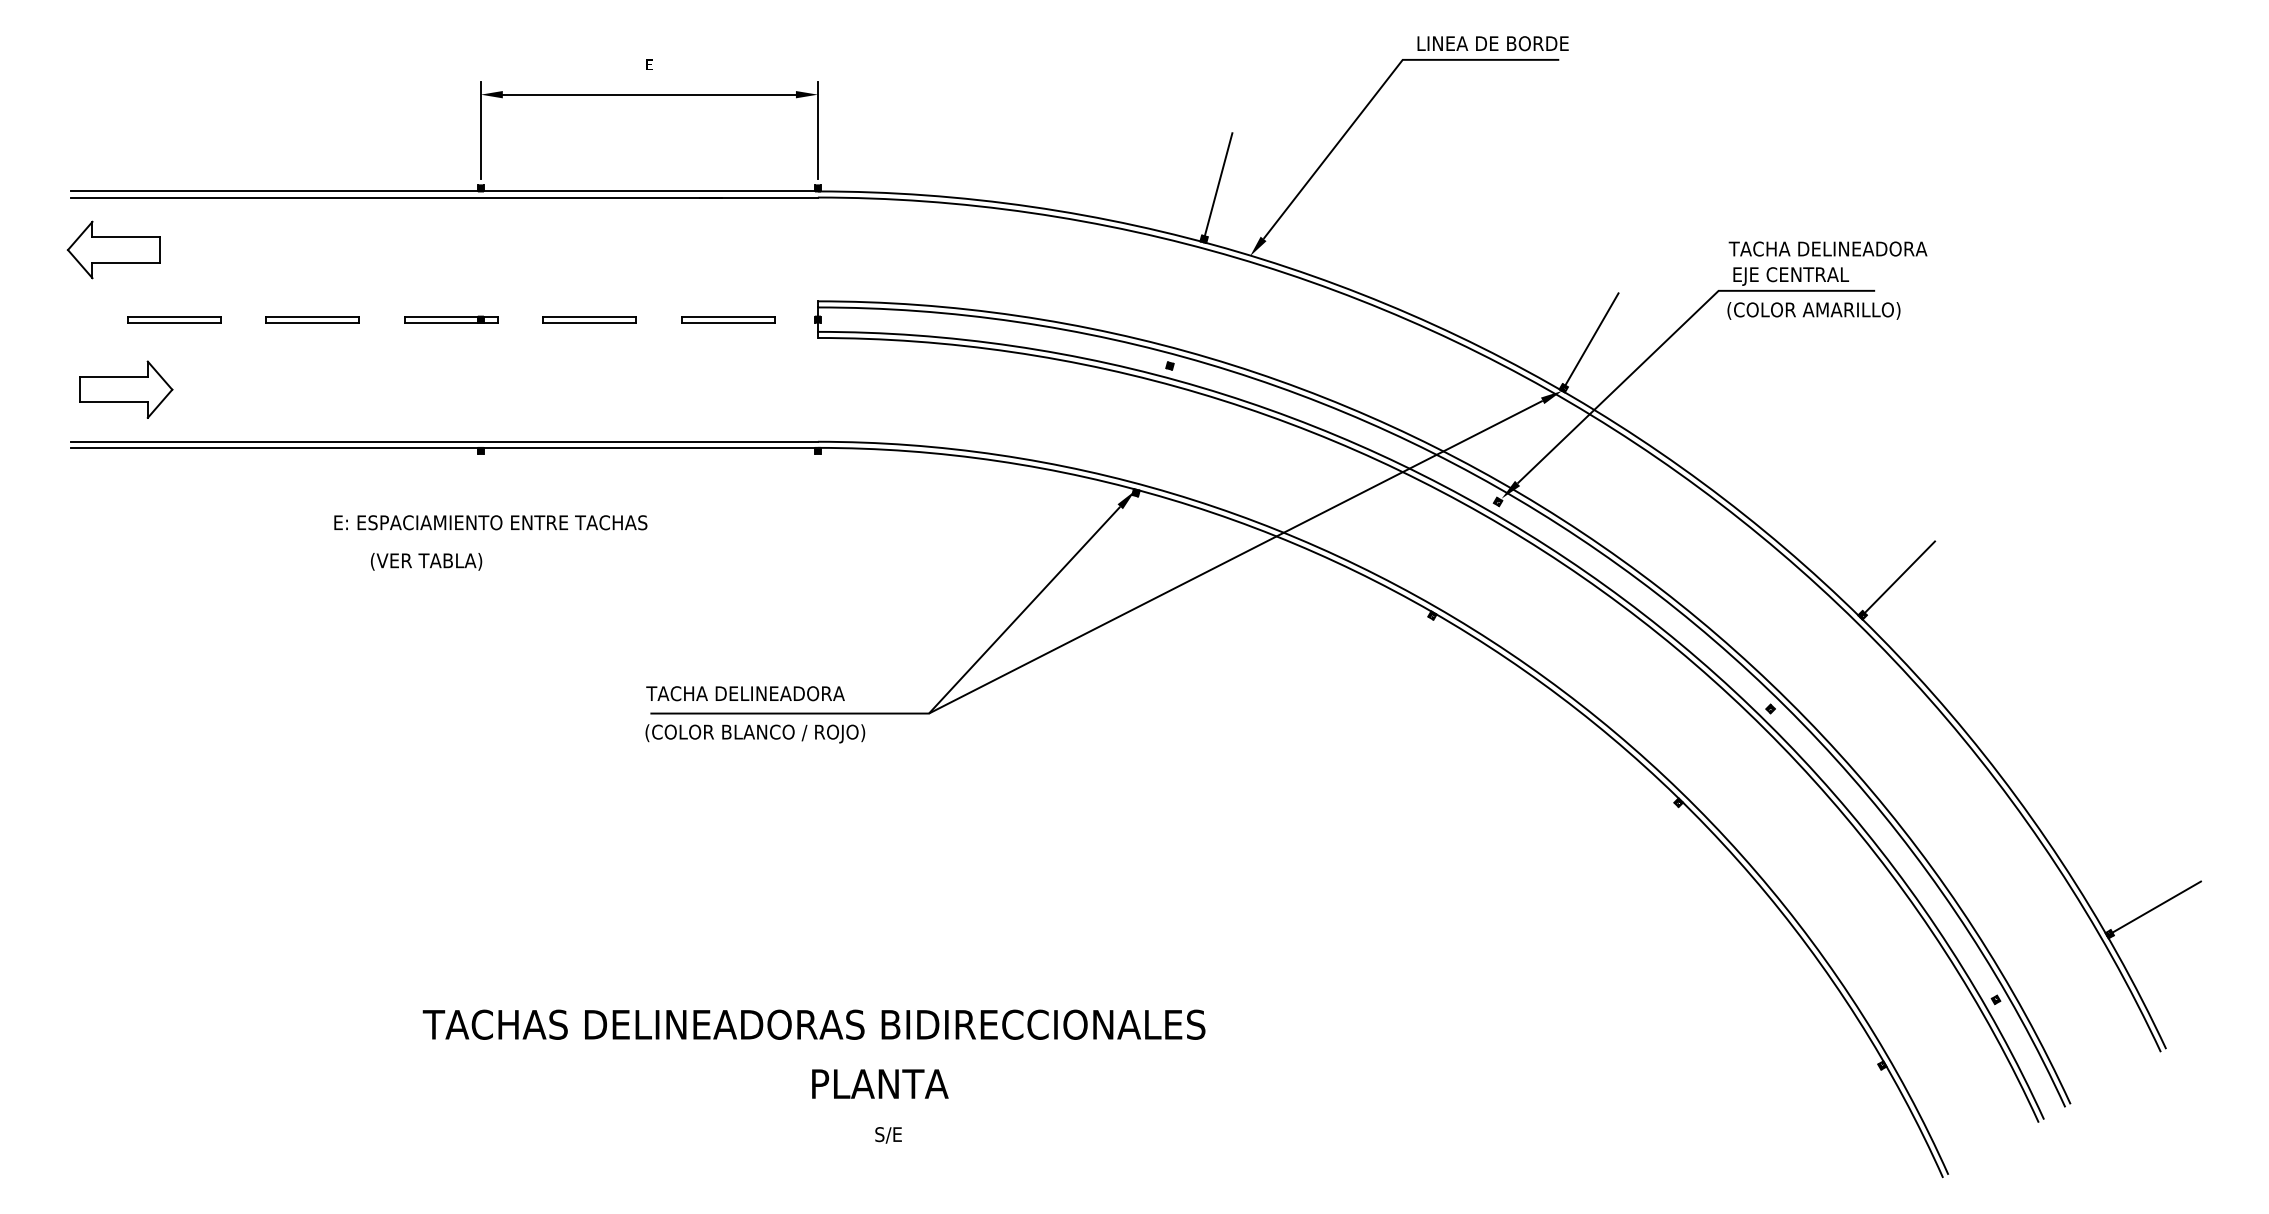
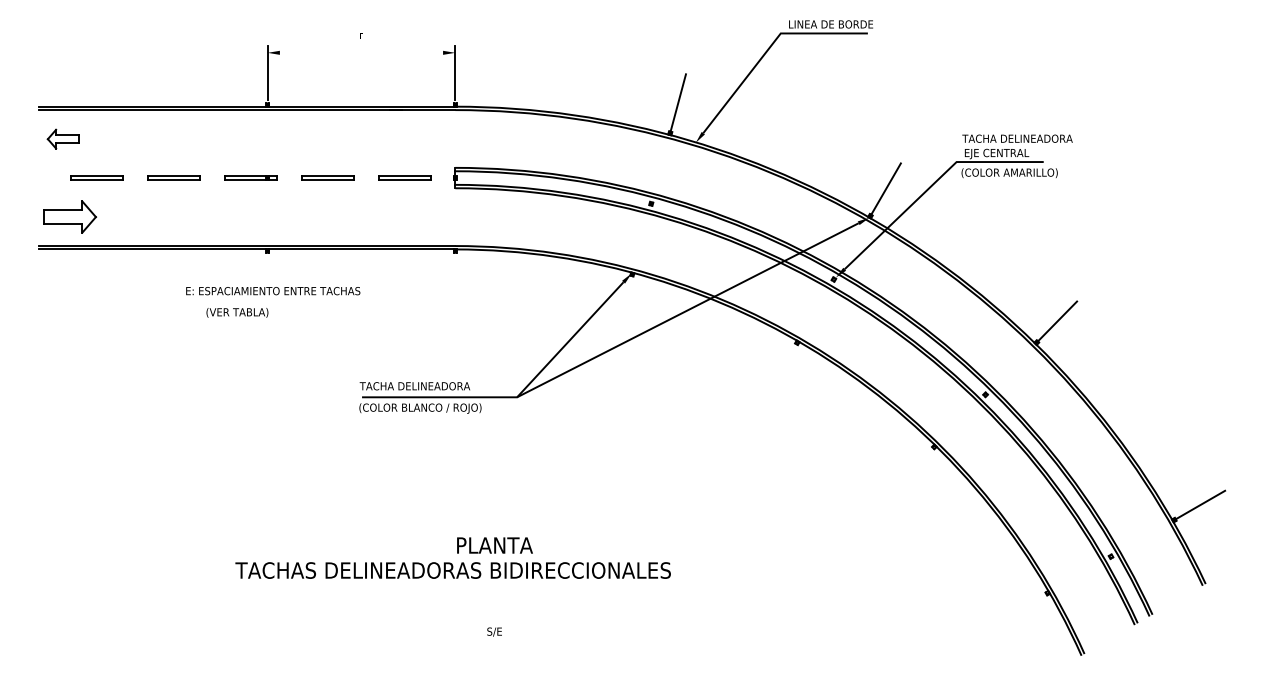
line: (649, 94) -> (361, 52), removed
part: (112, 248) -> (62, 138), size x0.6
text: (879, 1083) -> (494, 545), moved

